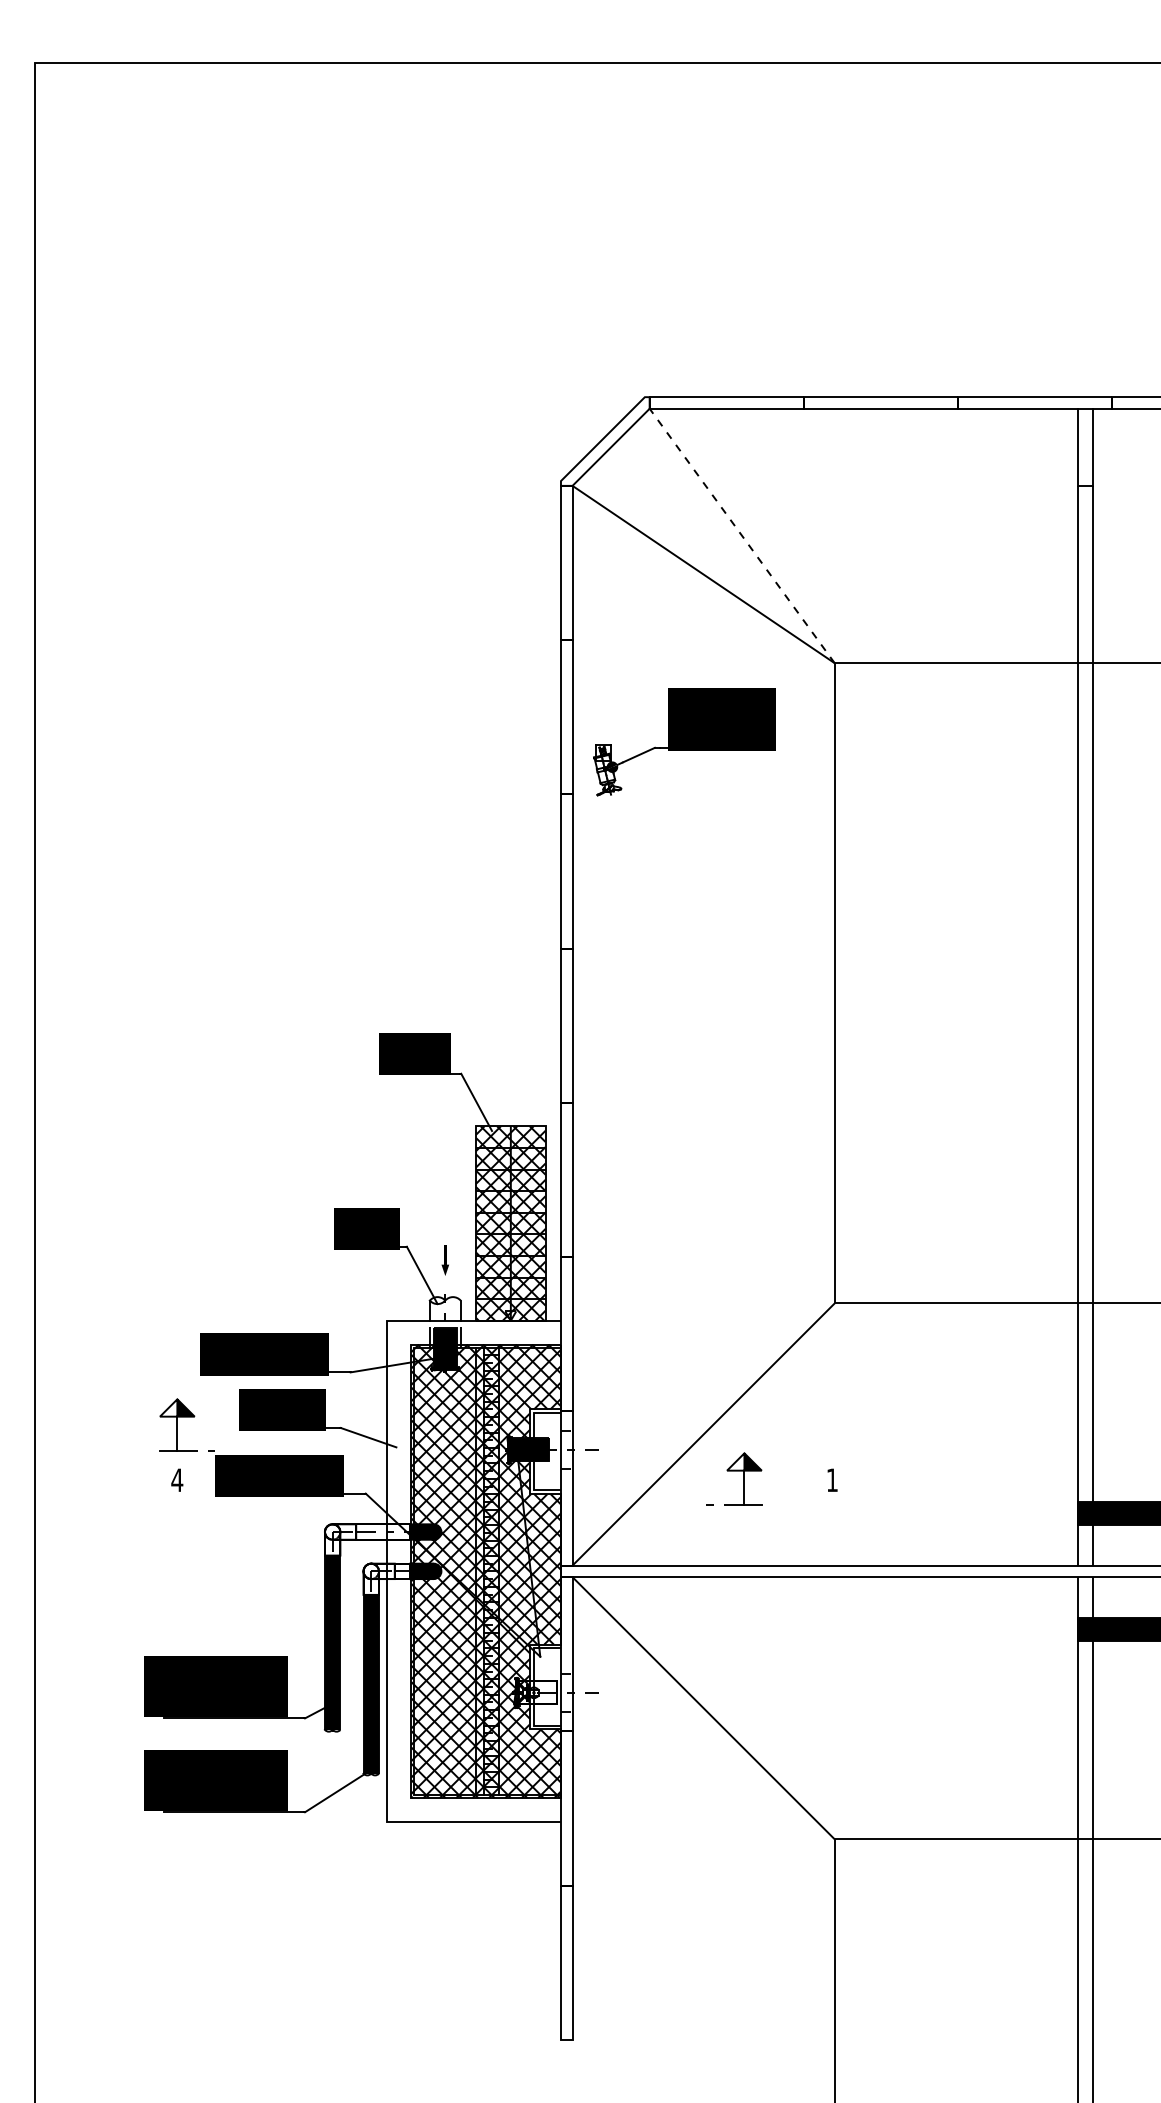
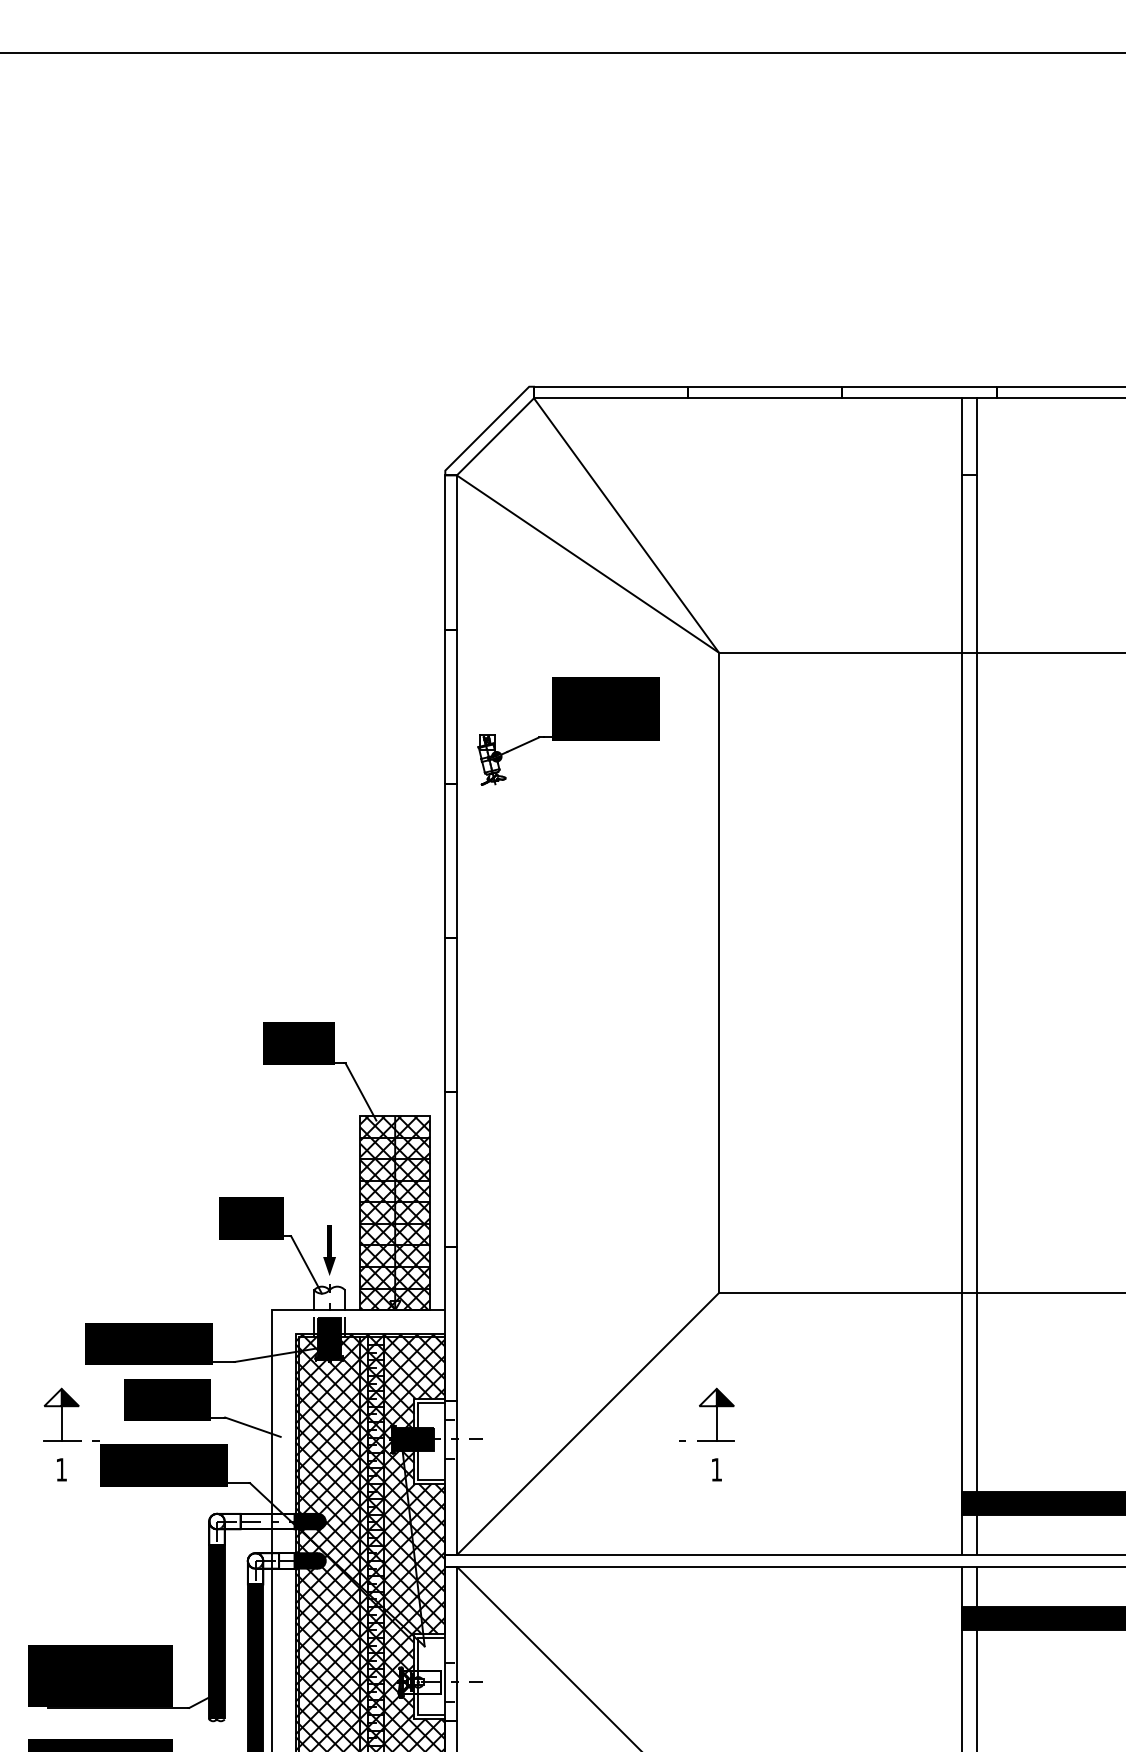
line: (741, 535) -> (625, 525), dashed -> solid
part: (445, 1260) -> (329, 1250), size x1.67
part: (734, 1471) -> (706, 1407), moved
text: (177, 1479) -> (61, 1469), 4 -> 1

